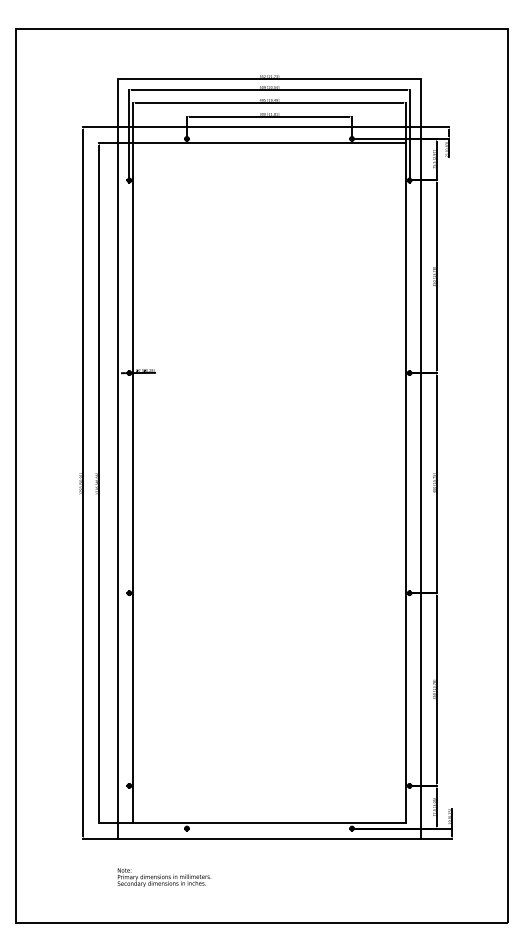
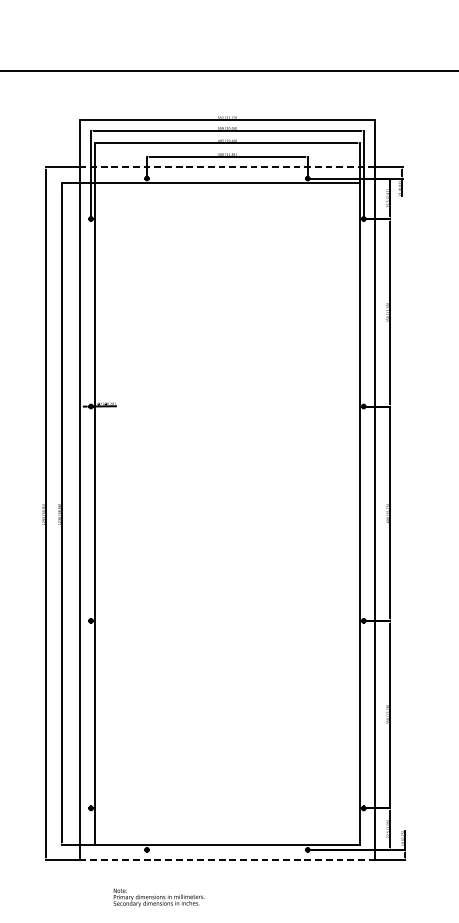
line: (269, 127) -> (227, 167), solid -> dashed
line: (269, 839) -> (227, 860), solid -> dashed
text: (164, 877) -> (159, 897), moved

